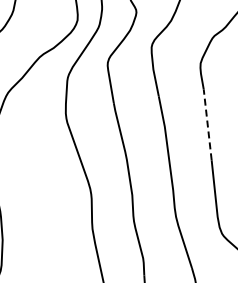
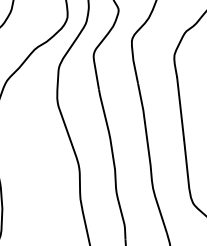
line: (207, 124) -> (180, 108), dashed -> solid

